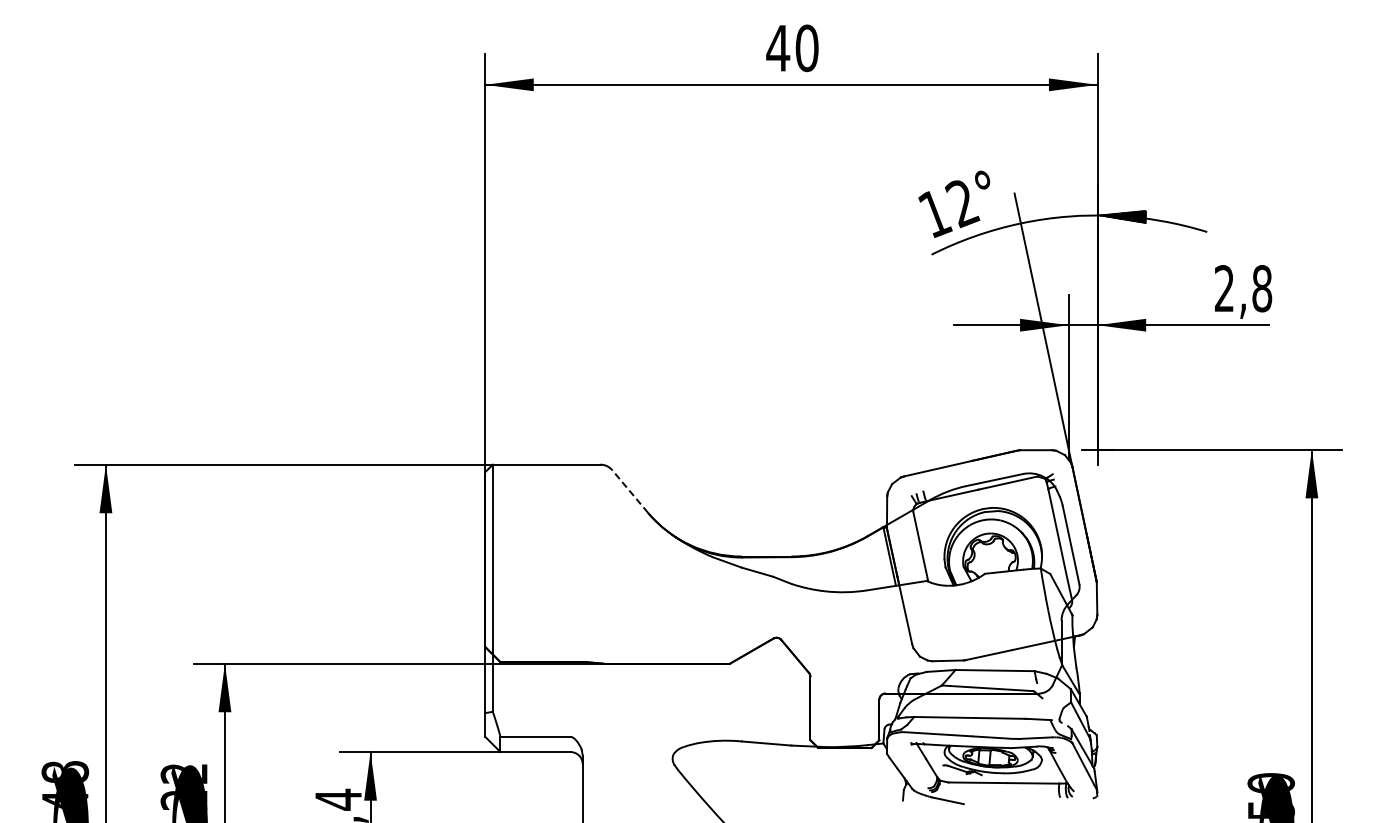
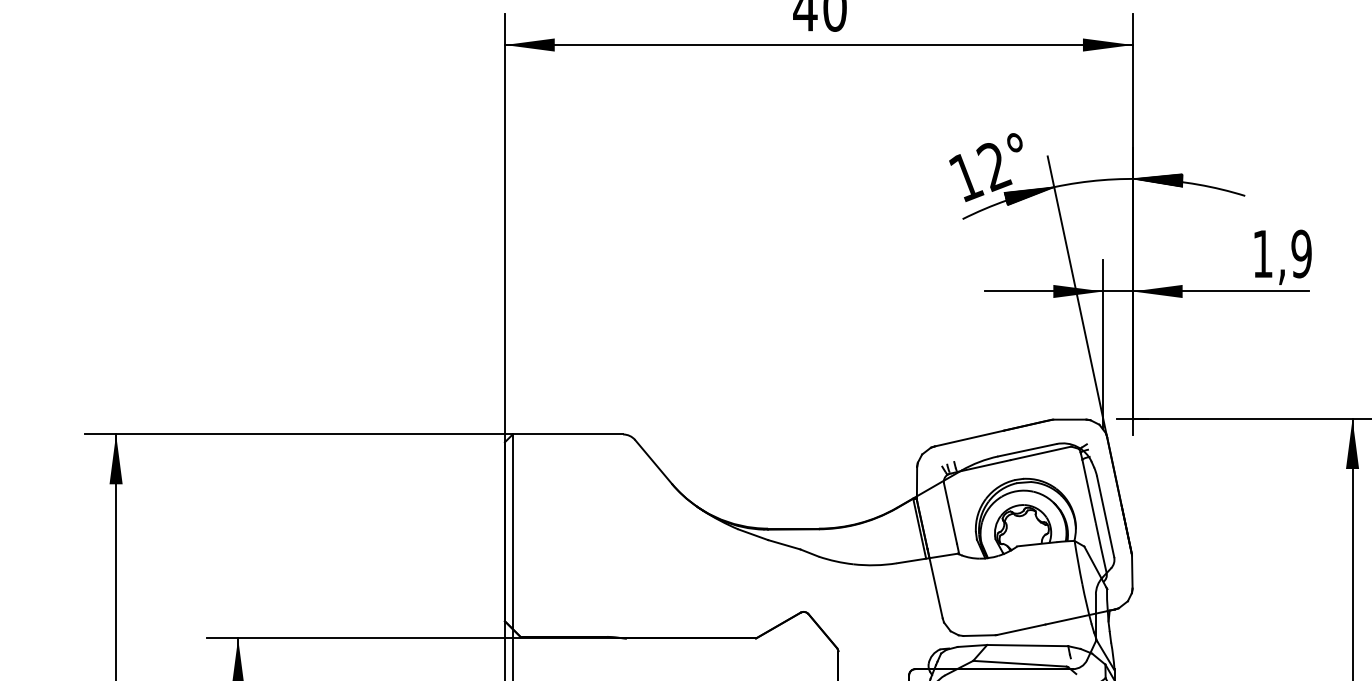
hatch: (996, 232) -> (1029, 196), added
text: (1243, 288) -> (1282, 253), 2,8 -> 1,9
line: (630, 491) -> (653, 461), dashed -> solid

